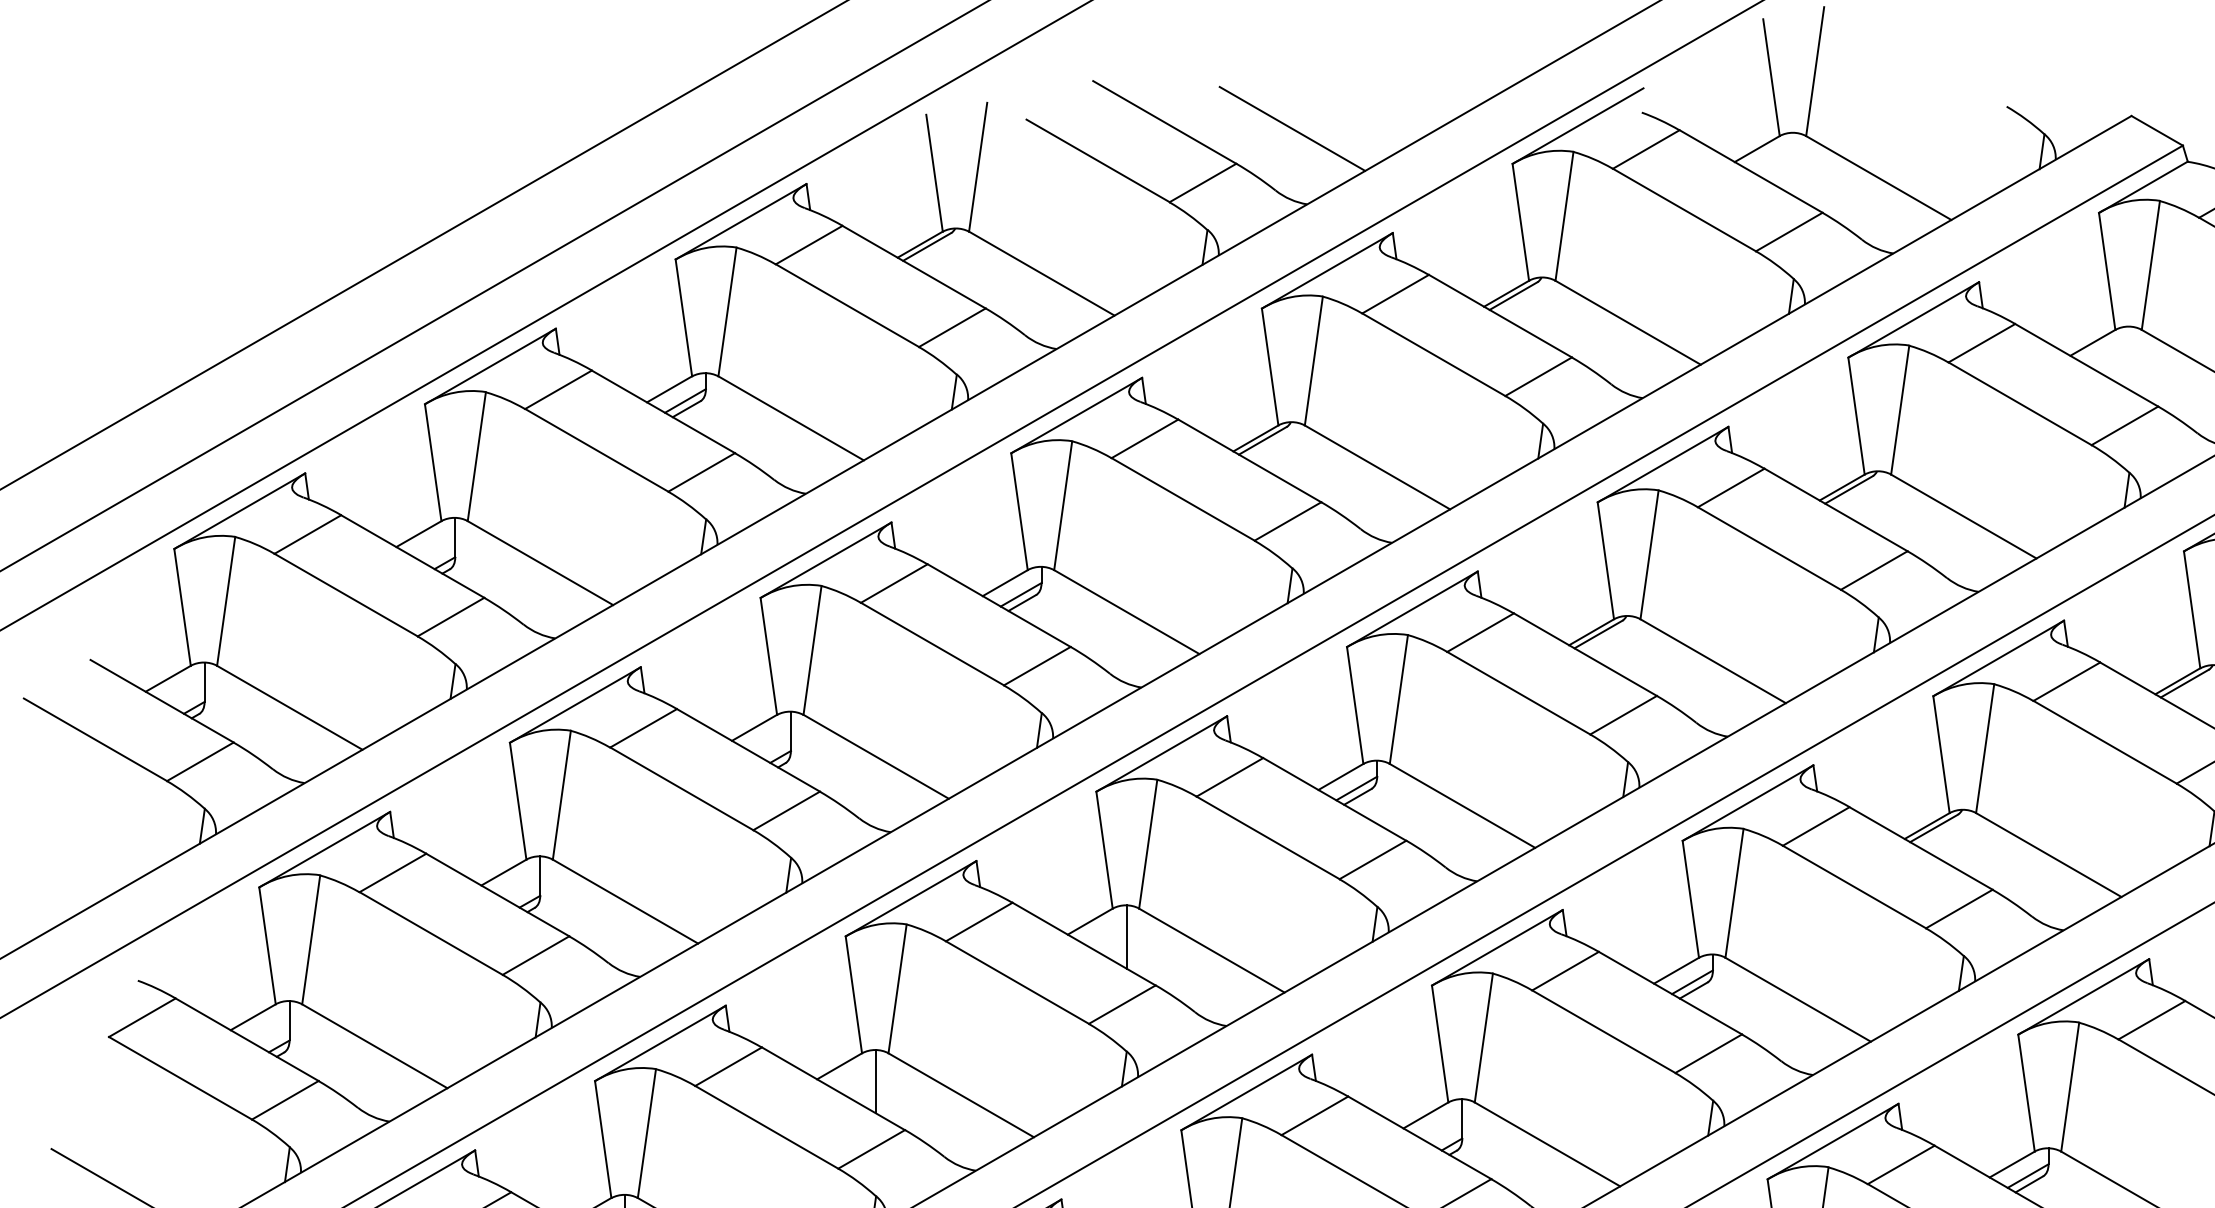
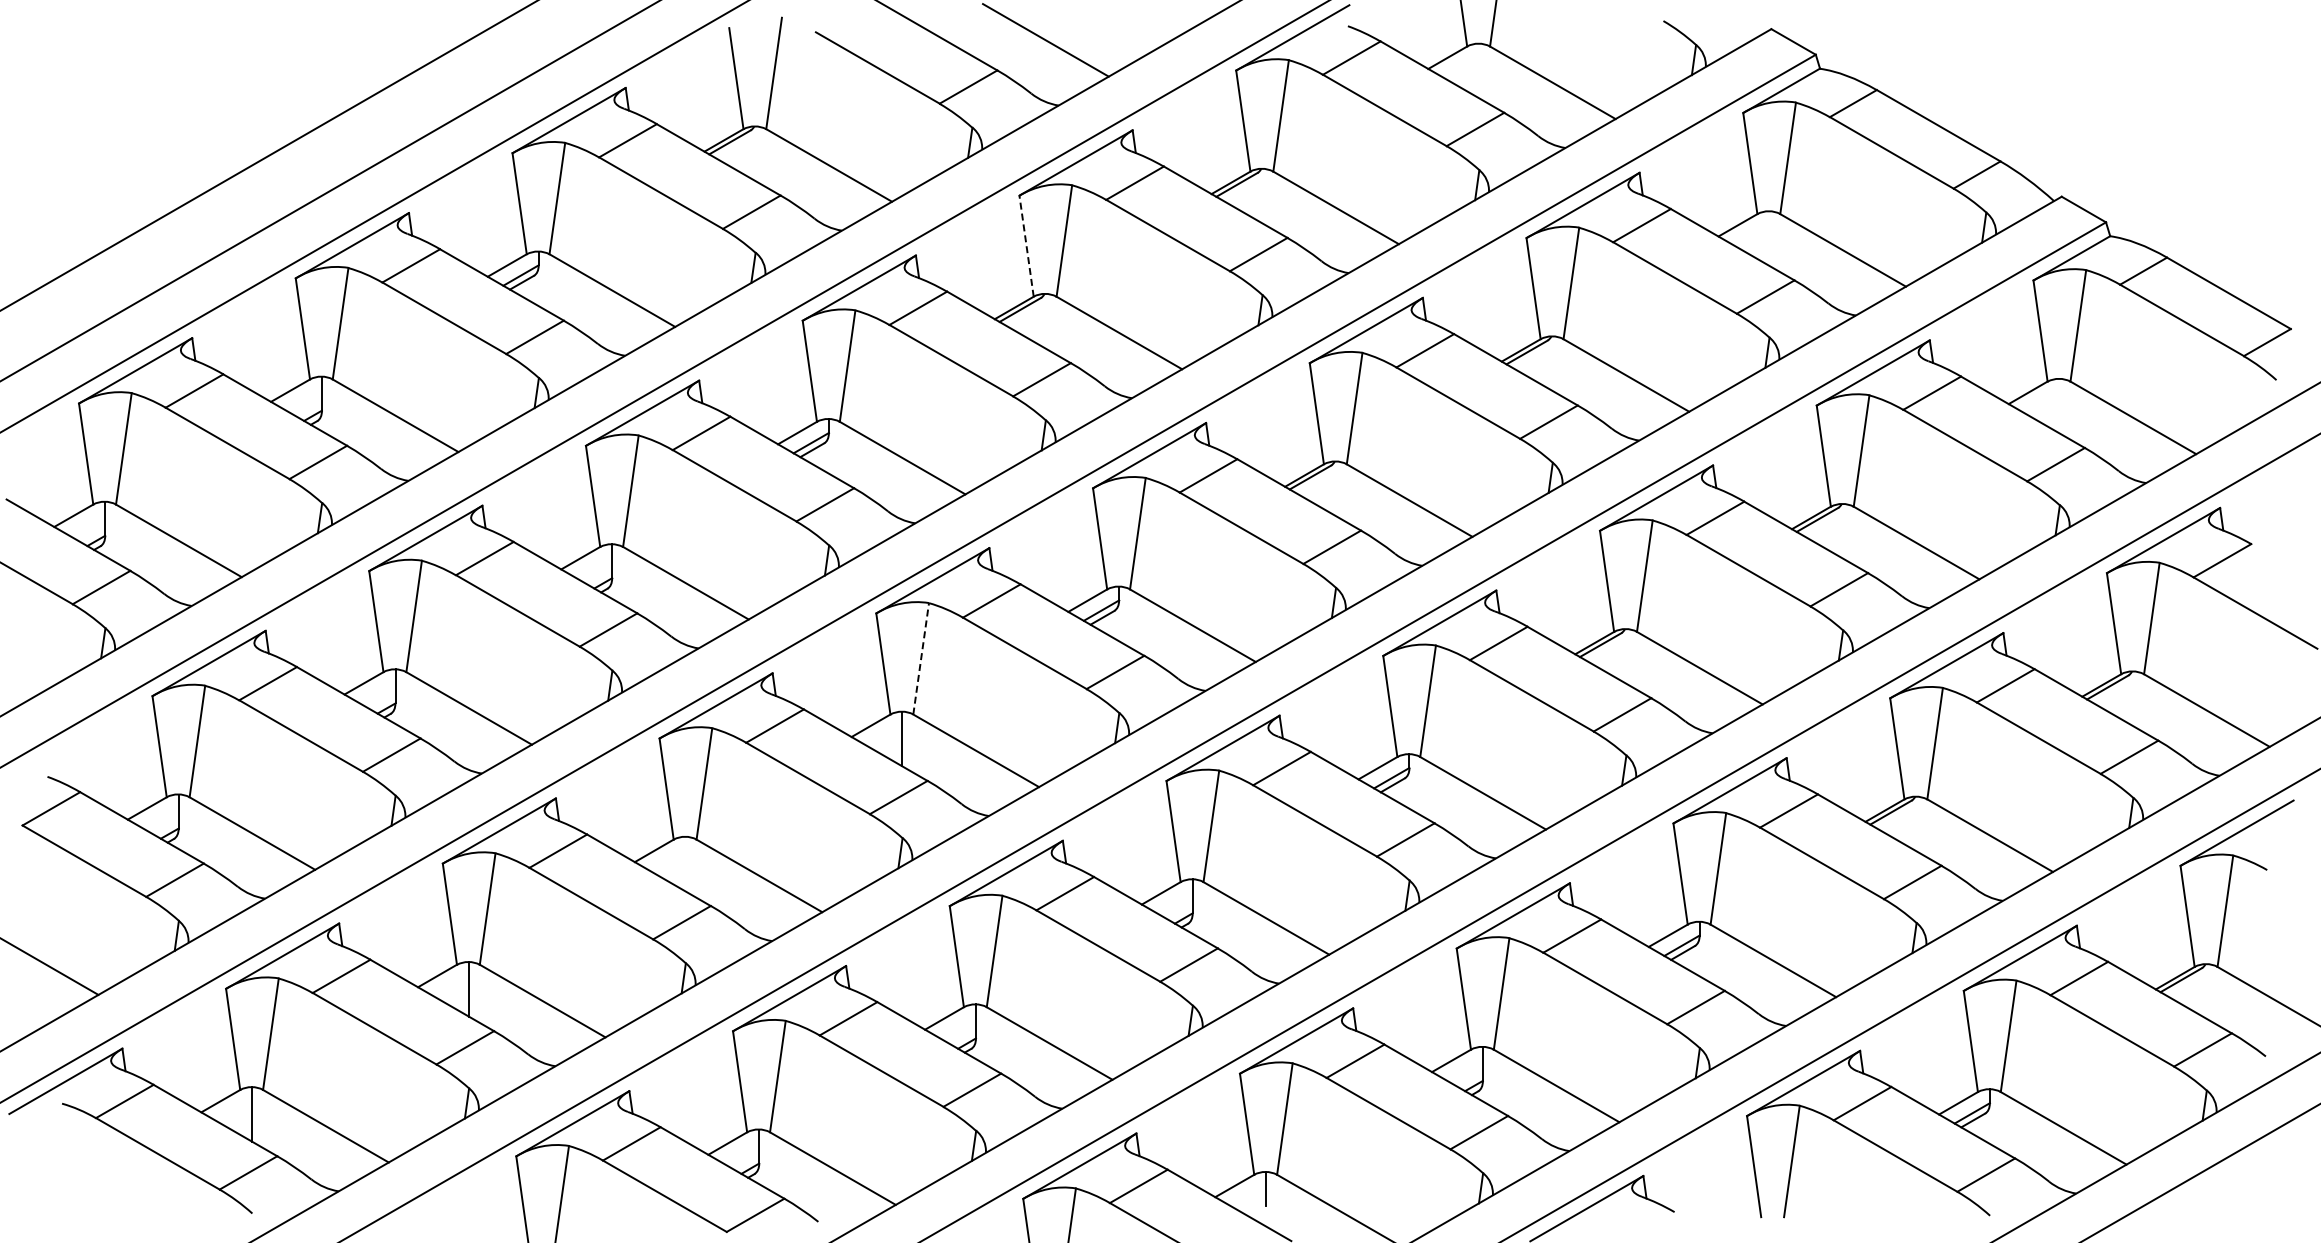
line: (1270, 366) -> (1026, 245), solid -> dashed
line: (1148, 843) -> (921, 658), solid -> dashed
line: (875, 1080) -> (685, 863), removed

